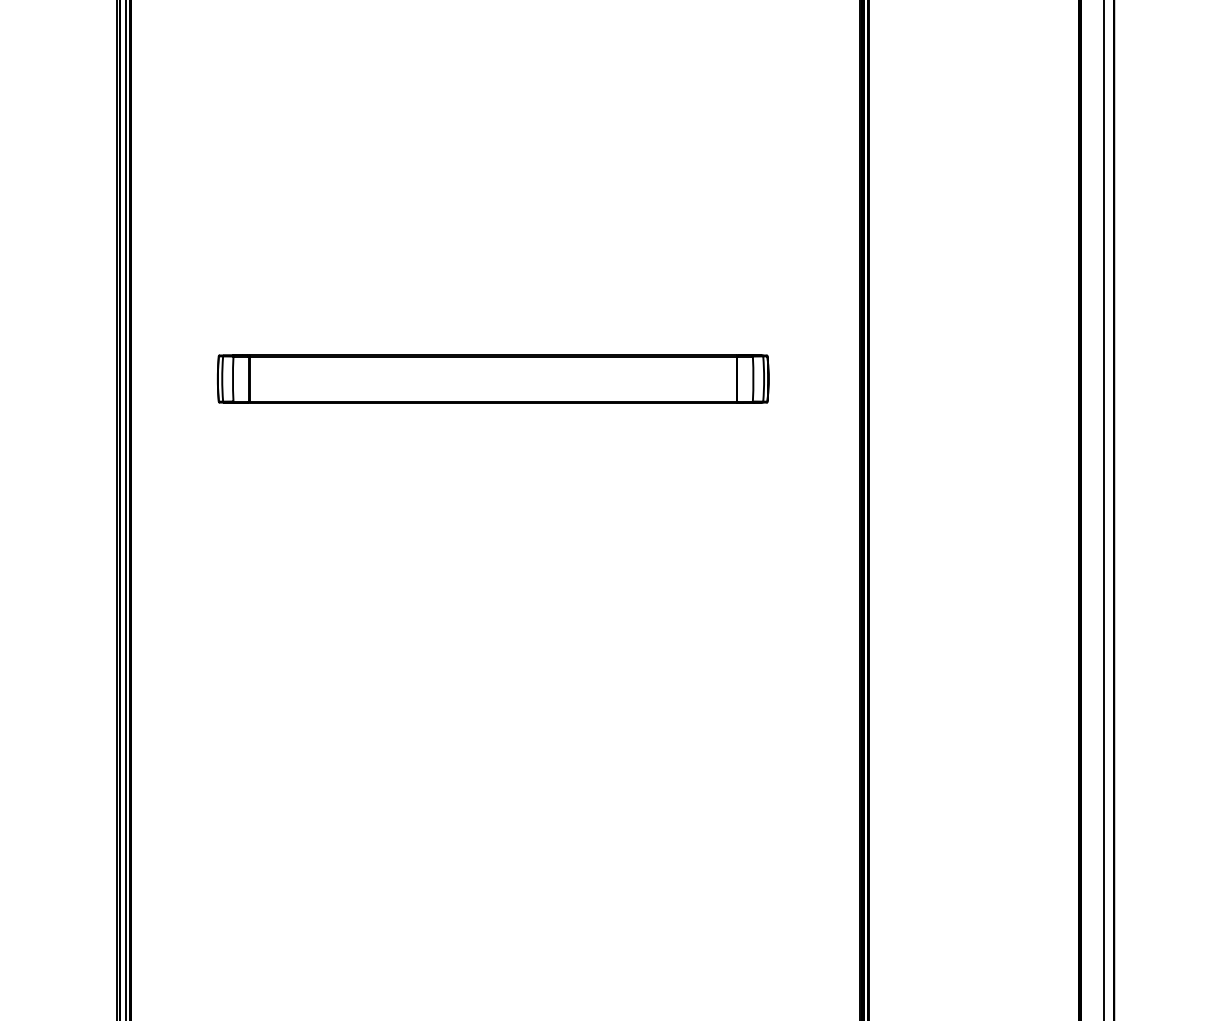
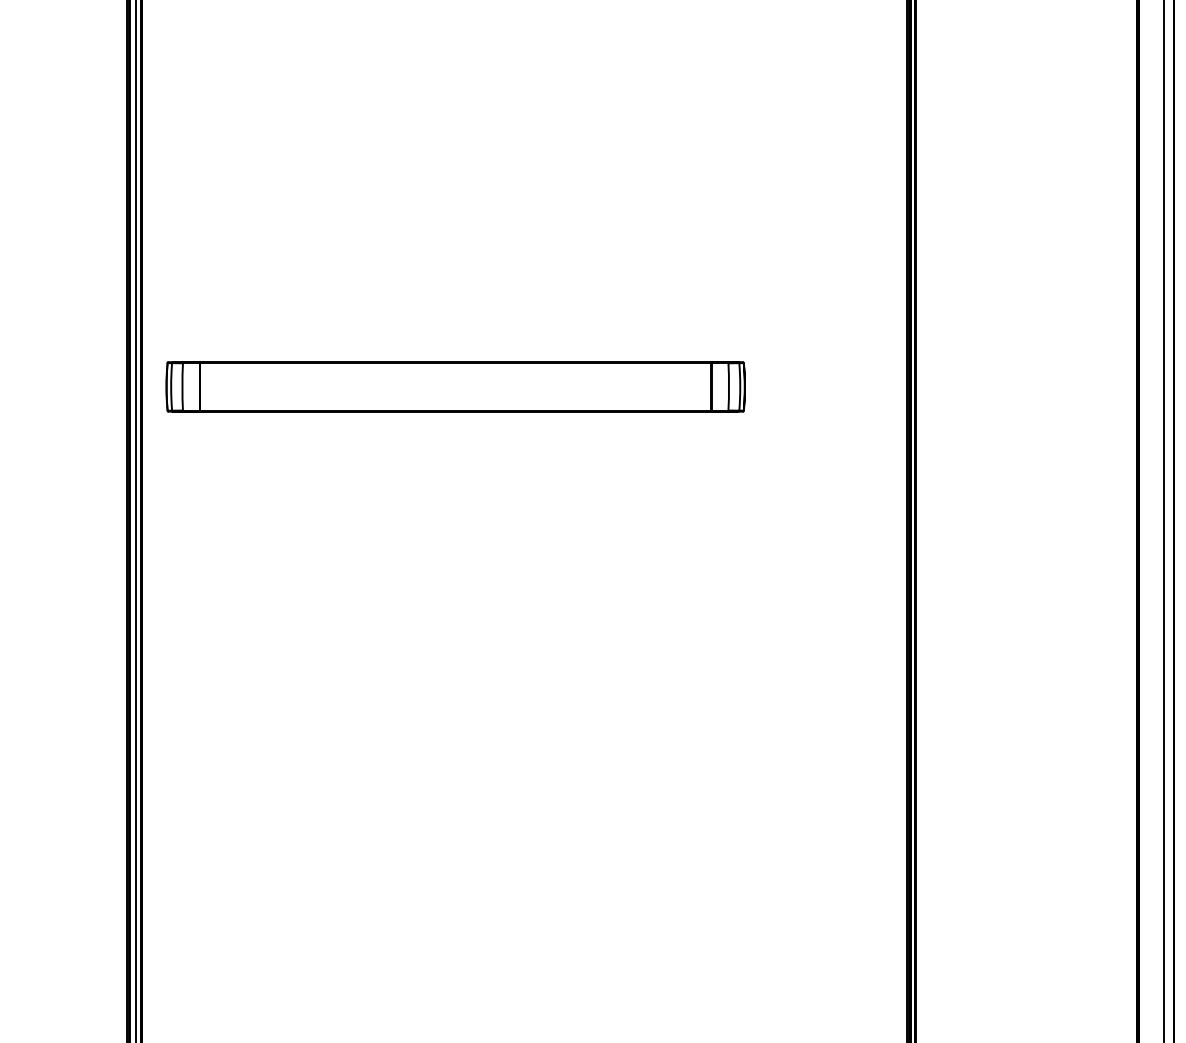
part: (493, 378) -> (456, 386), moved

